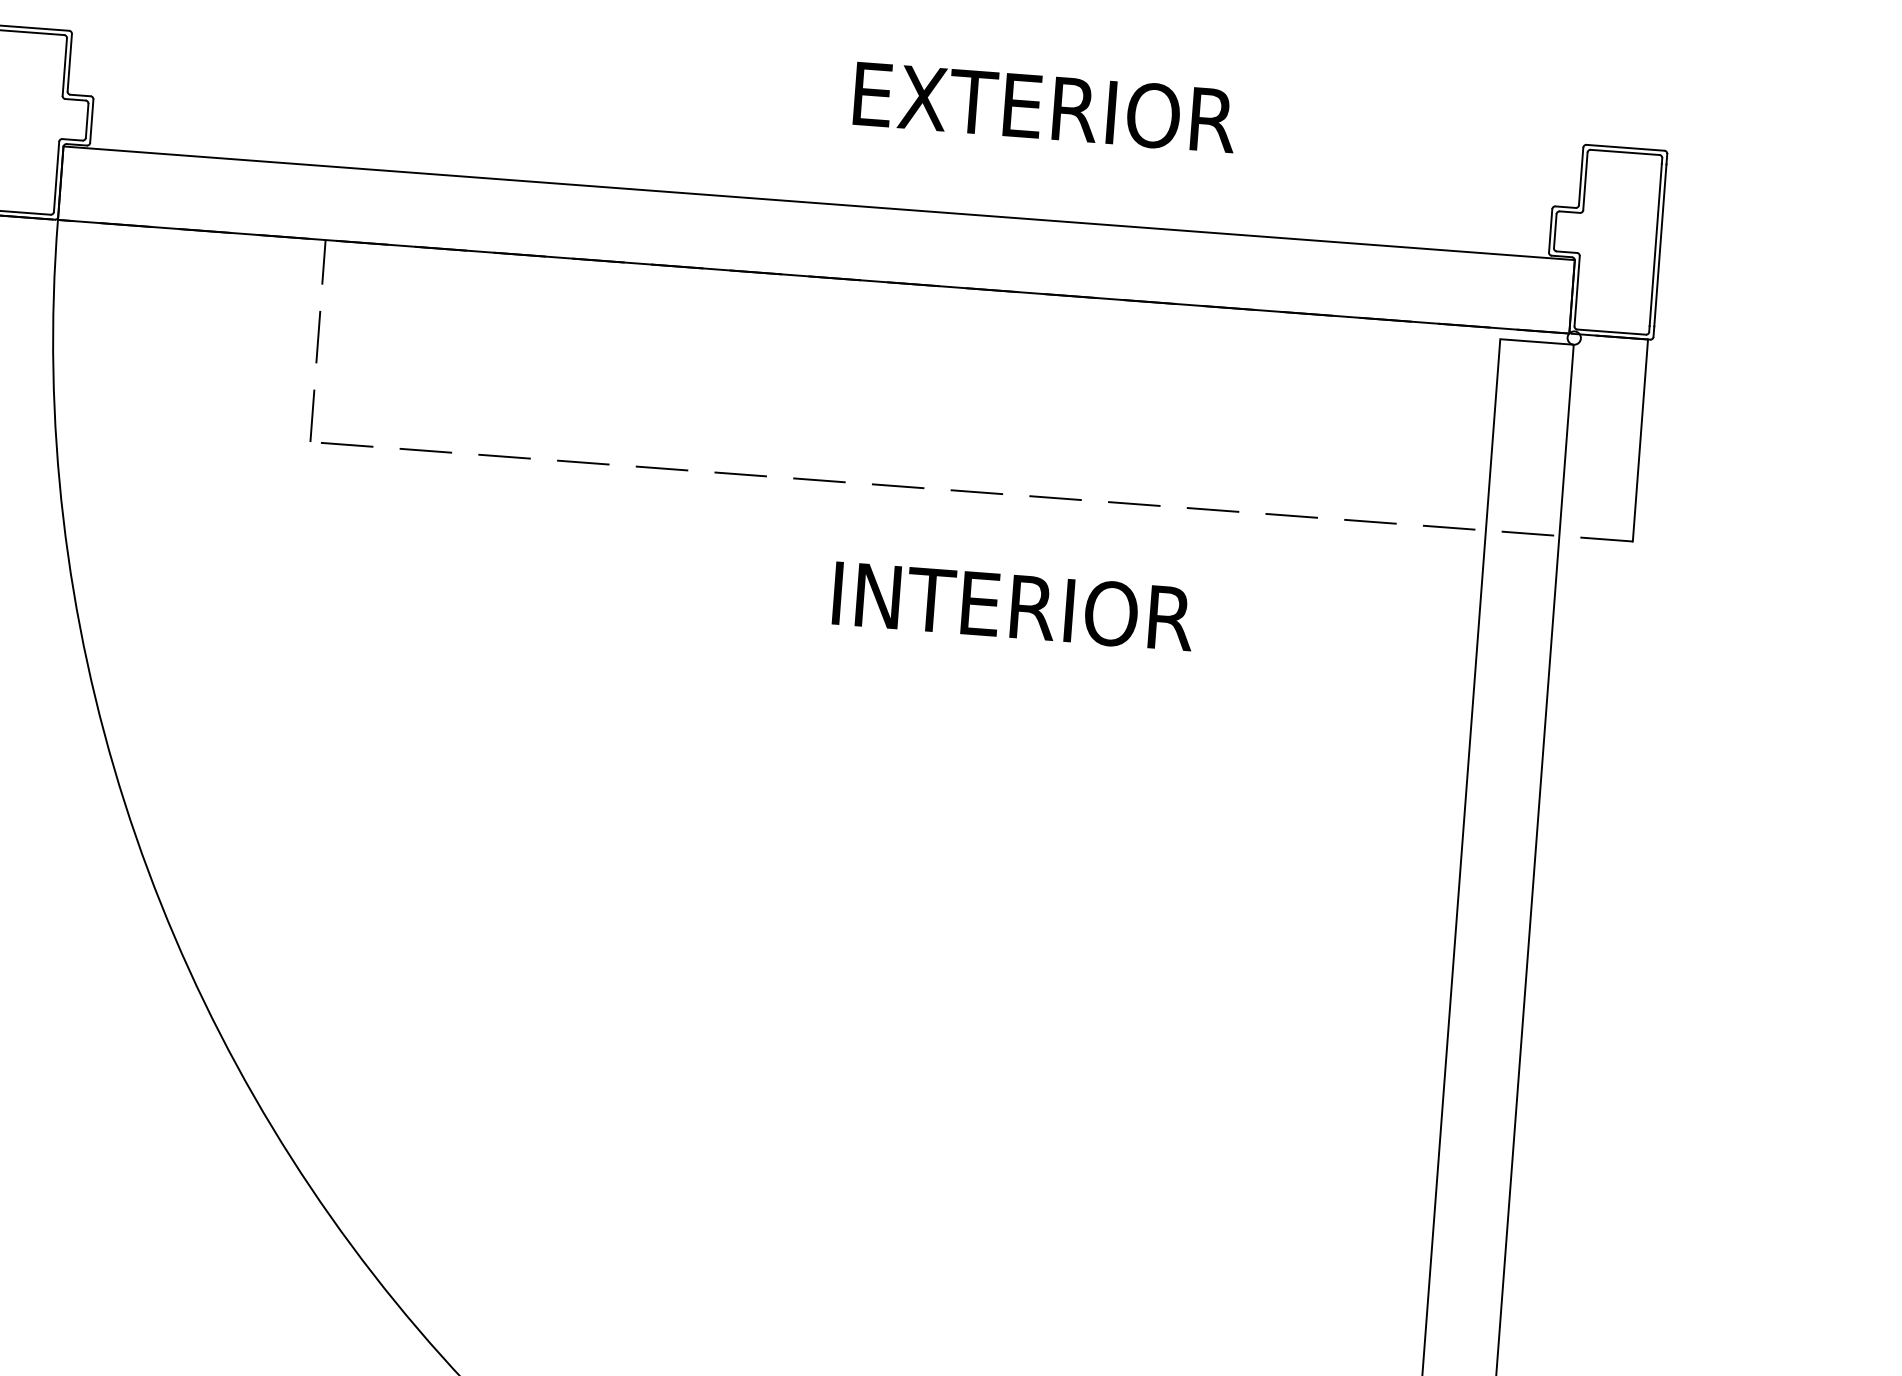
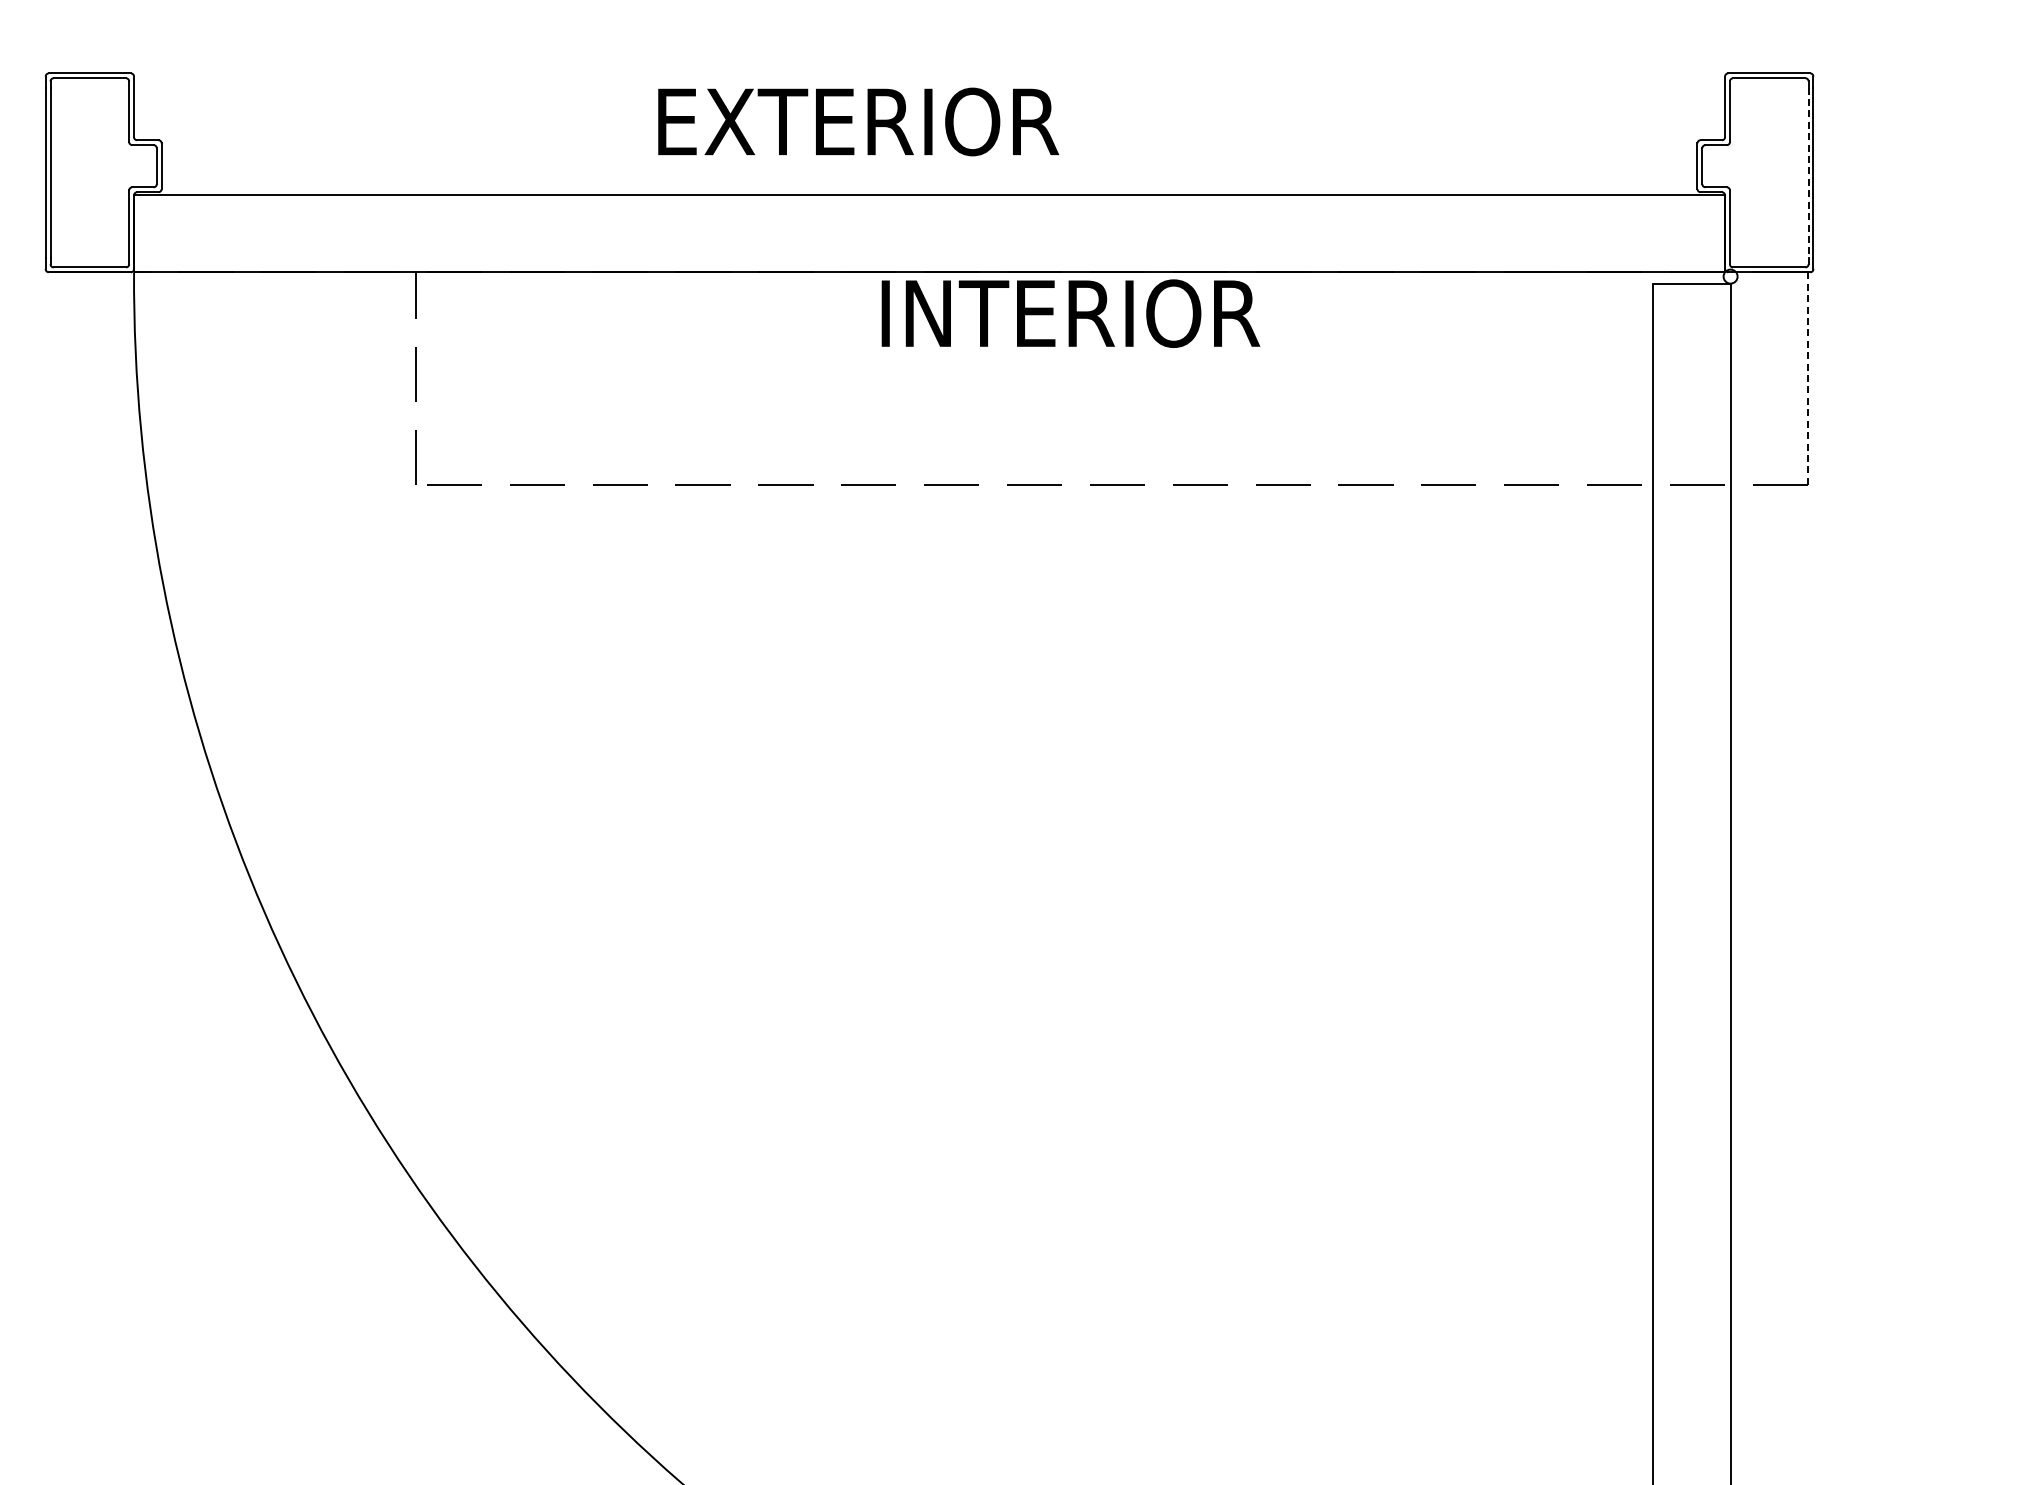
text: (1045, 107) -> (858, 121), moved
line: (1655, 245) -> (1808, 173), solid -> dashed
line: (1639, 441) -> (1807, 379), solid -> dashed
text: (1013, 606) -> (1070, 313), moved

